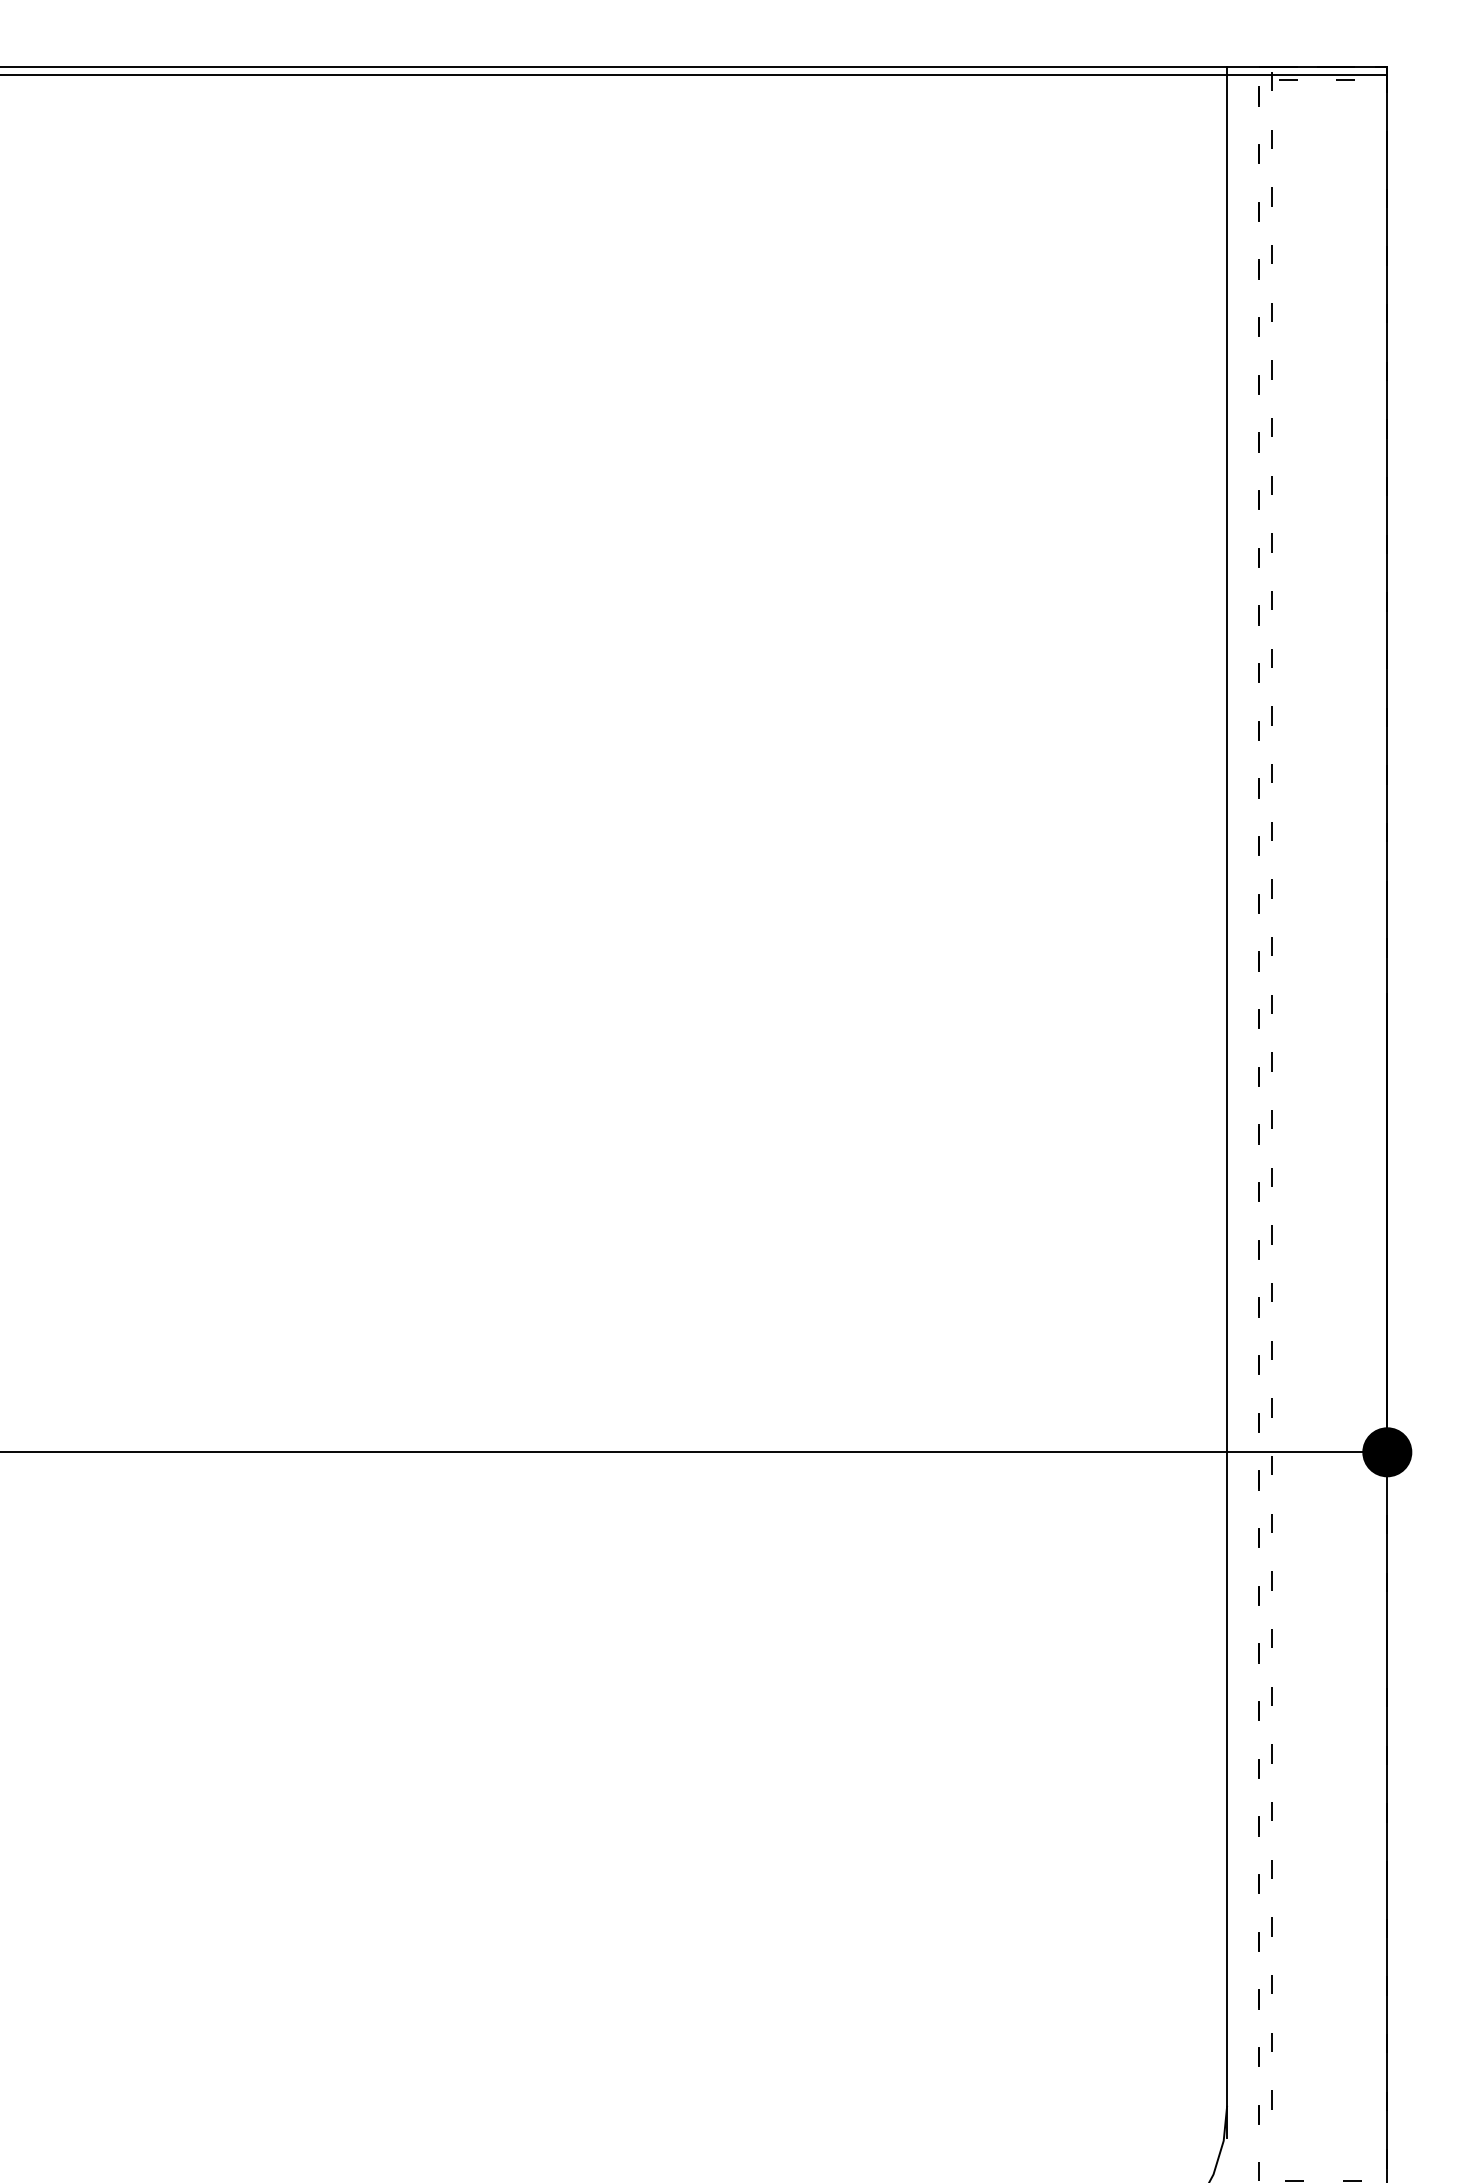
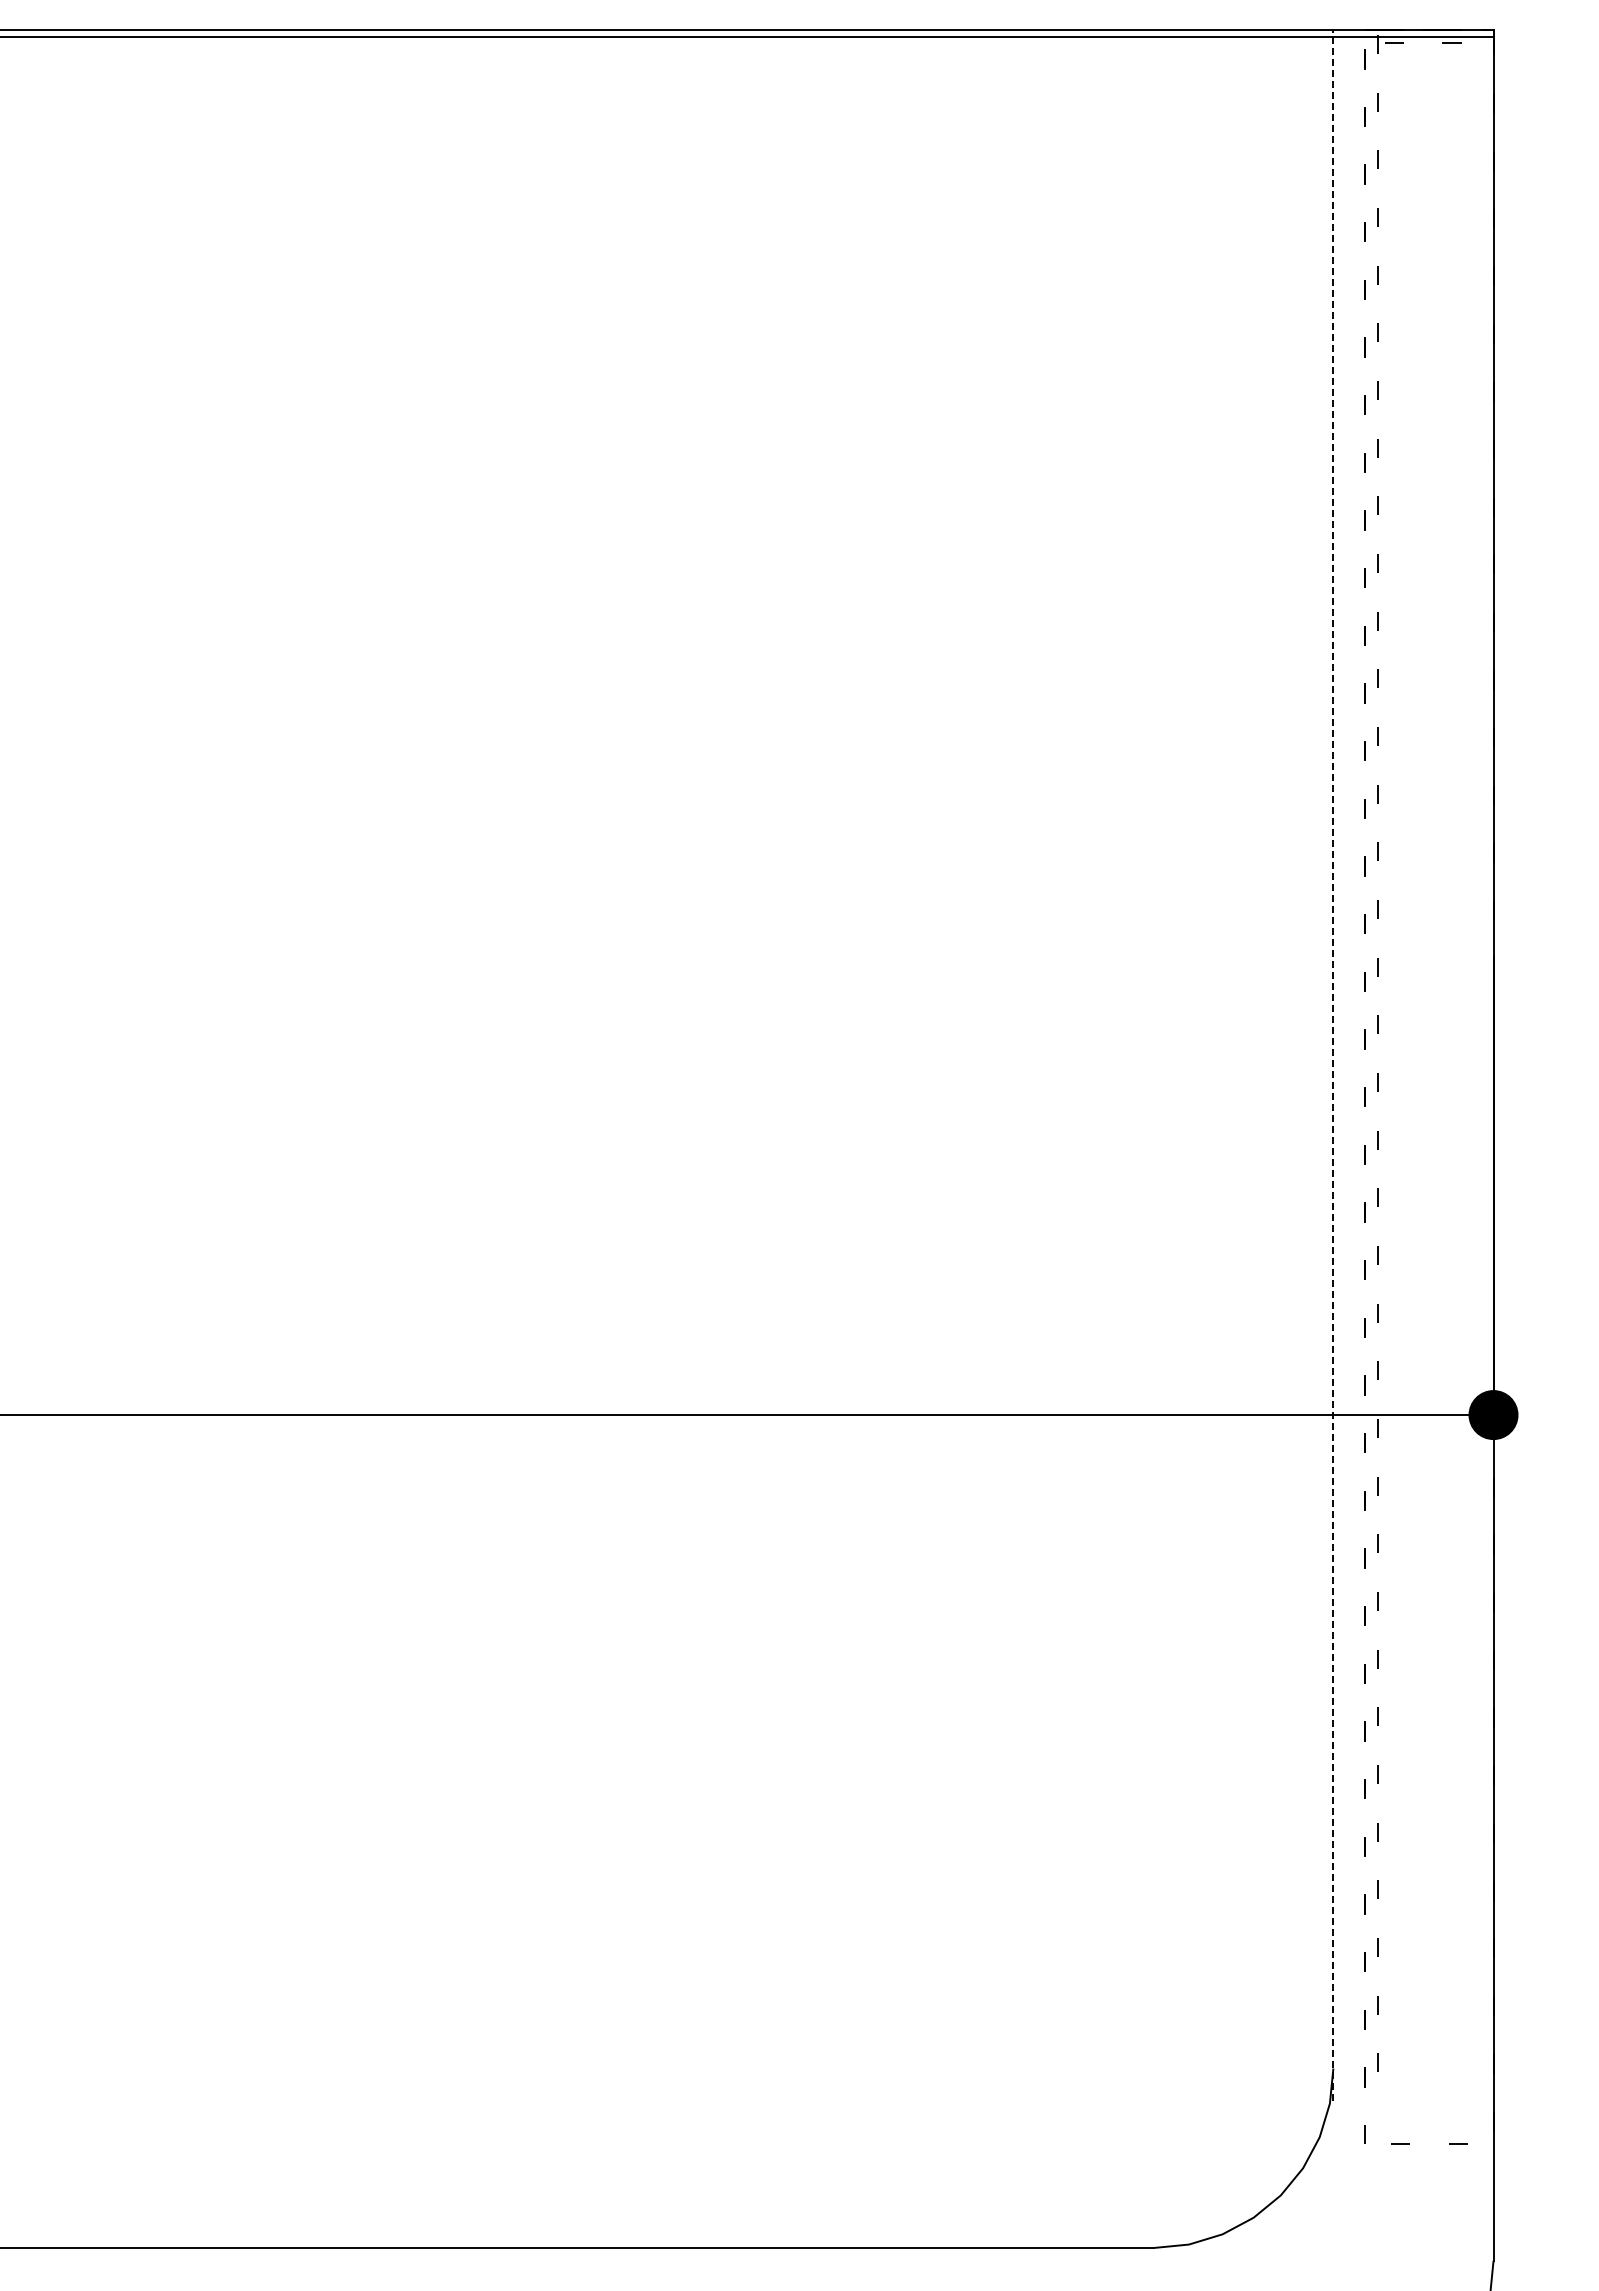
line: (1227, 1101) -> (1333, 1064), solid -> dashed

